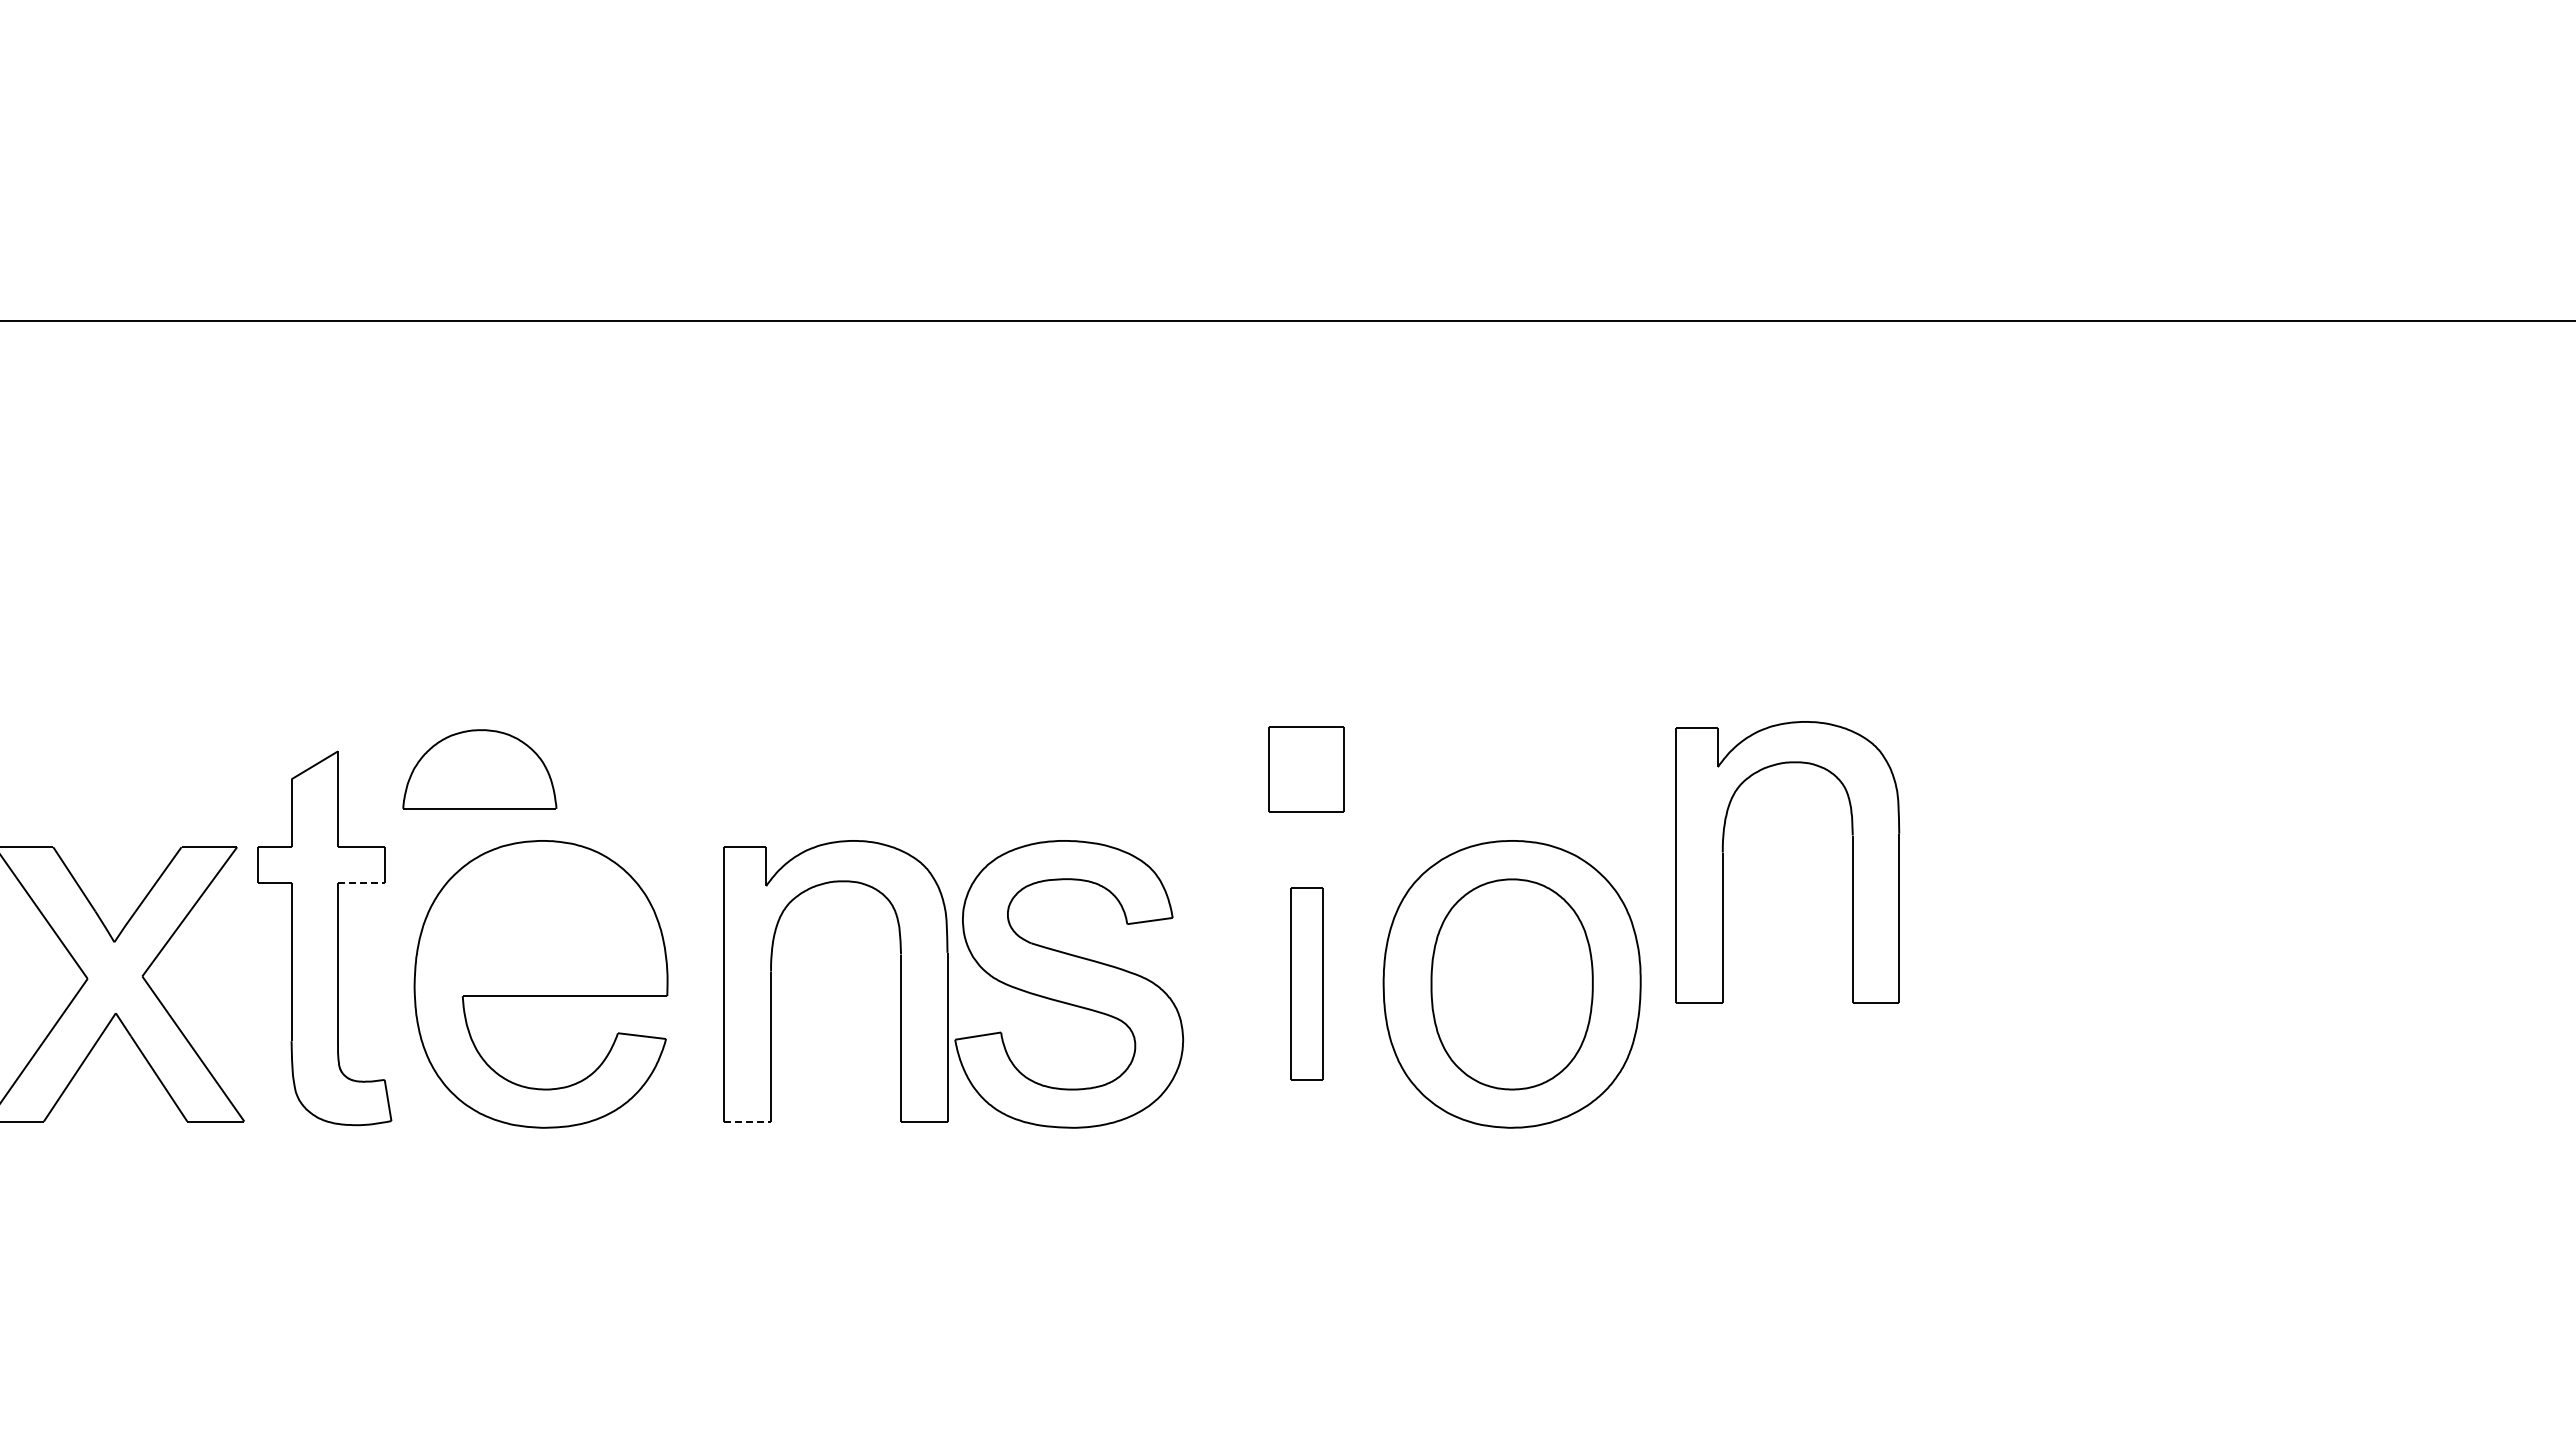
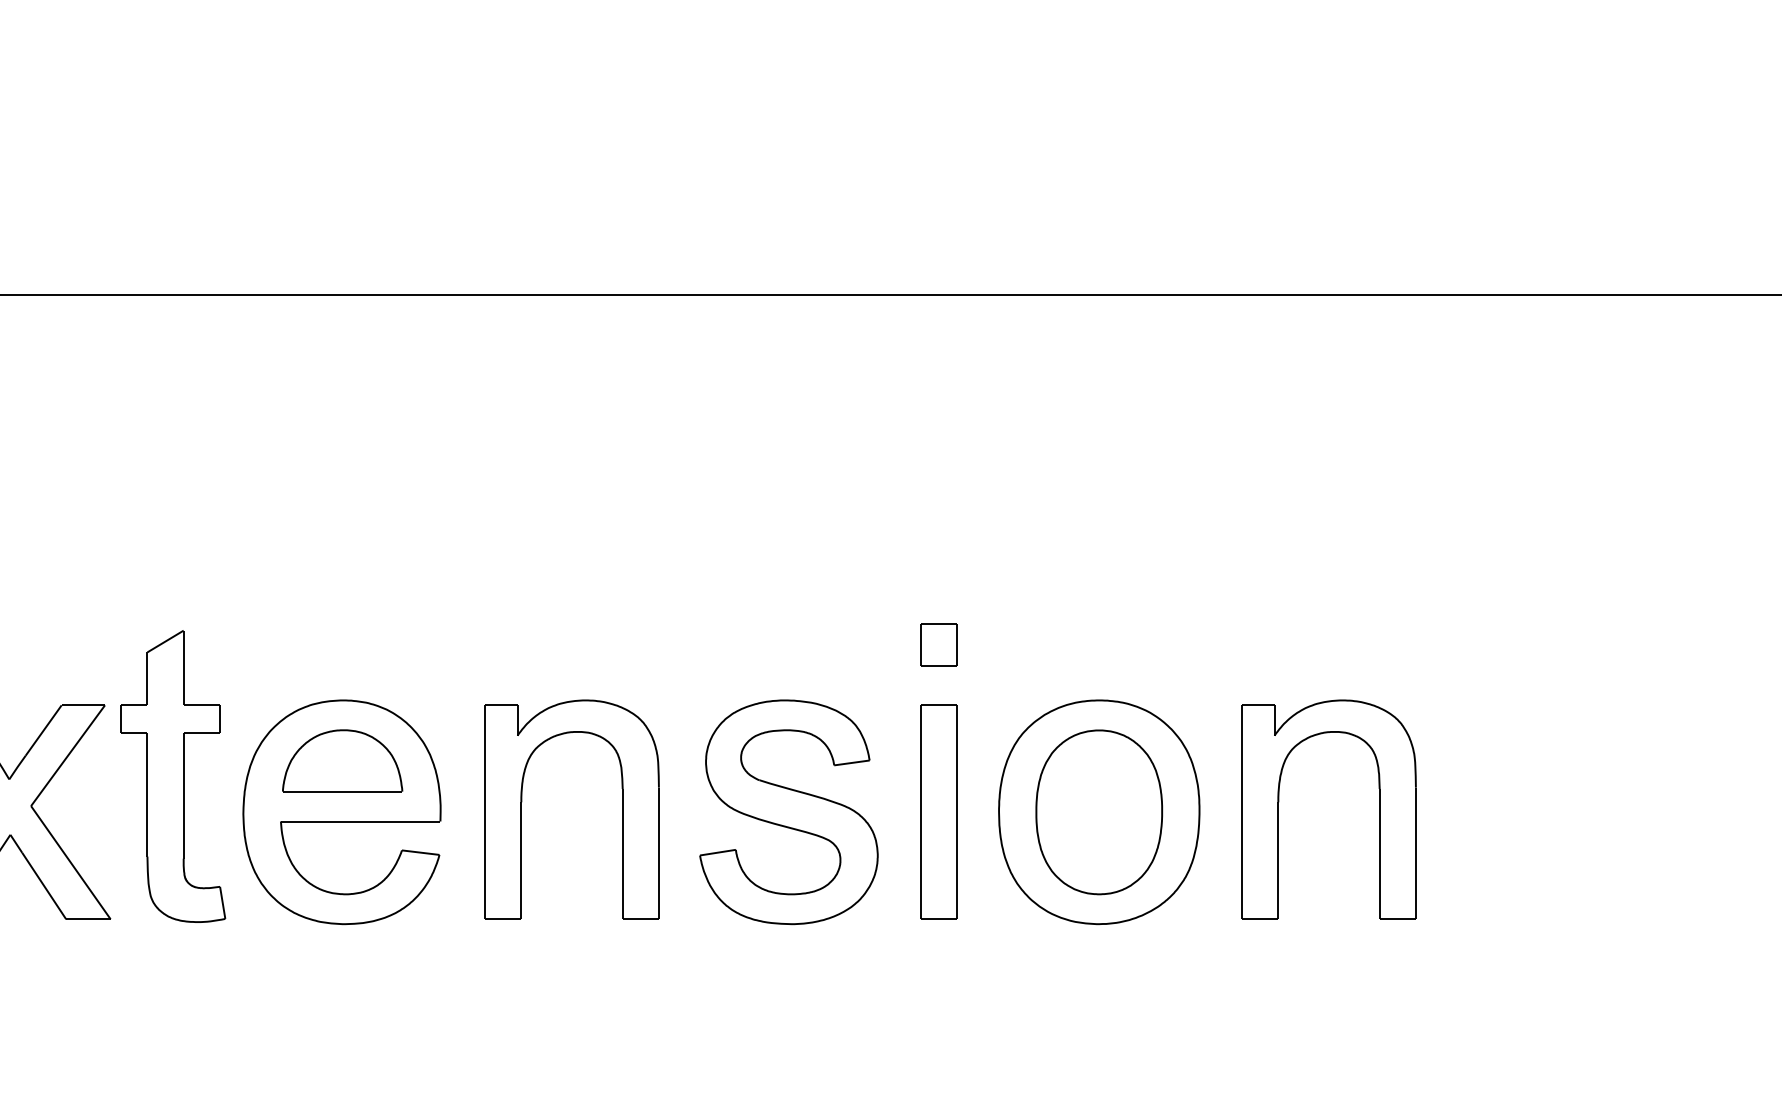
part: (479, 769) -> (342, 760), moved
part: (1306, 769) -> (938, 644), size x0.62
part: (1723, 862) -> (1278, 810), moved
line: (361, 883) -> (201, 733), dashed -> solid
part: (1068, 984) -> (788, 812), moved
part: (1306, 984) -> (938, 812), size x1.43
line: (748, 1121) -> (503, 919), dashed -> solid

